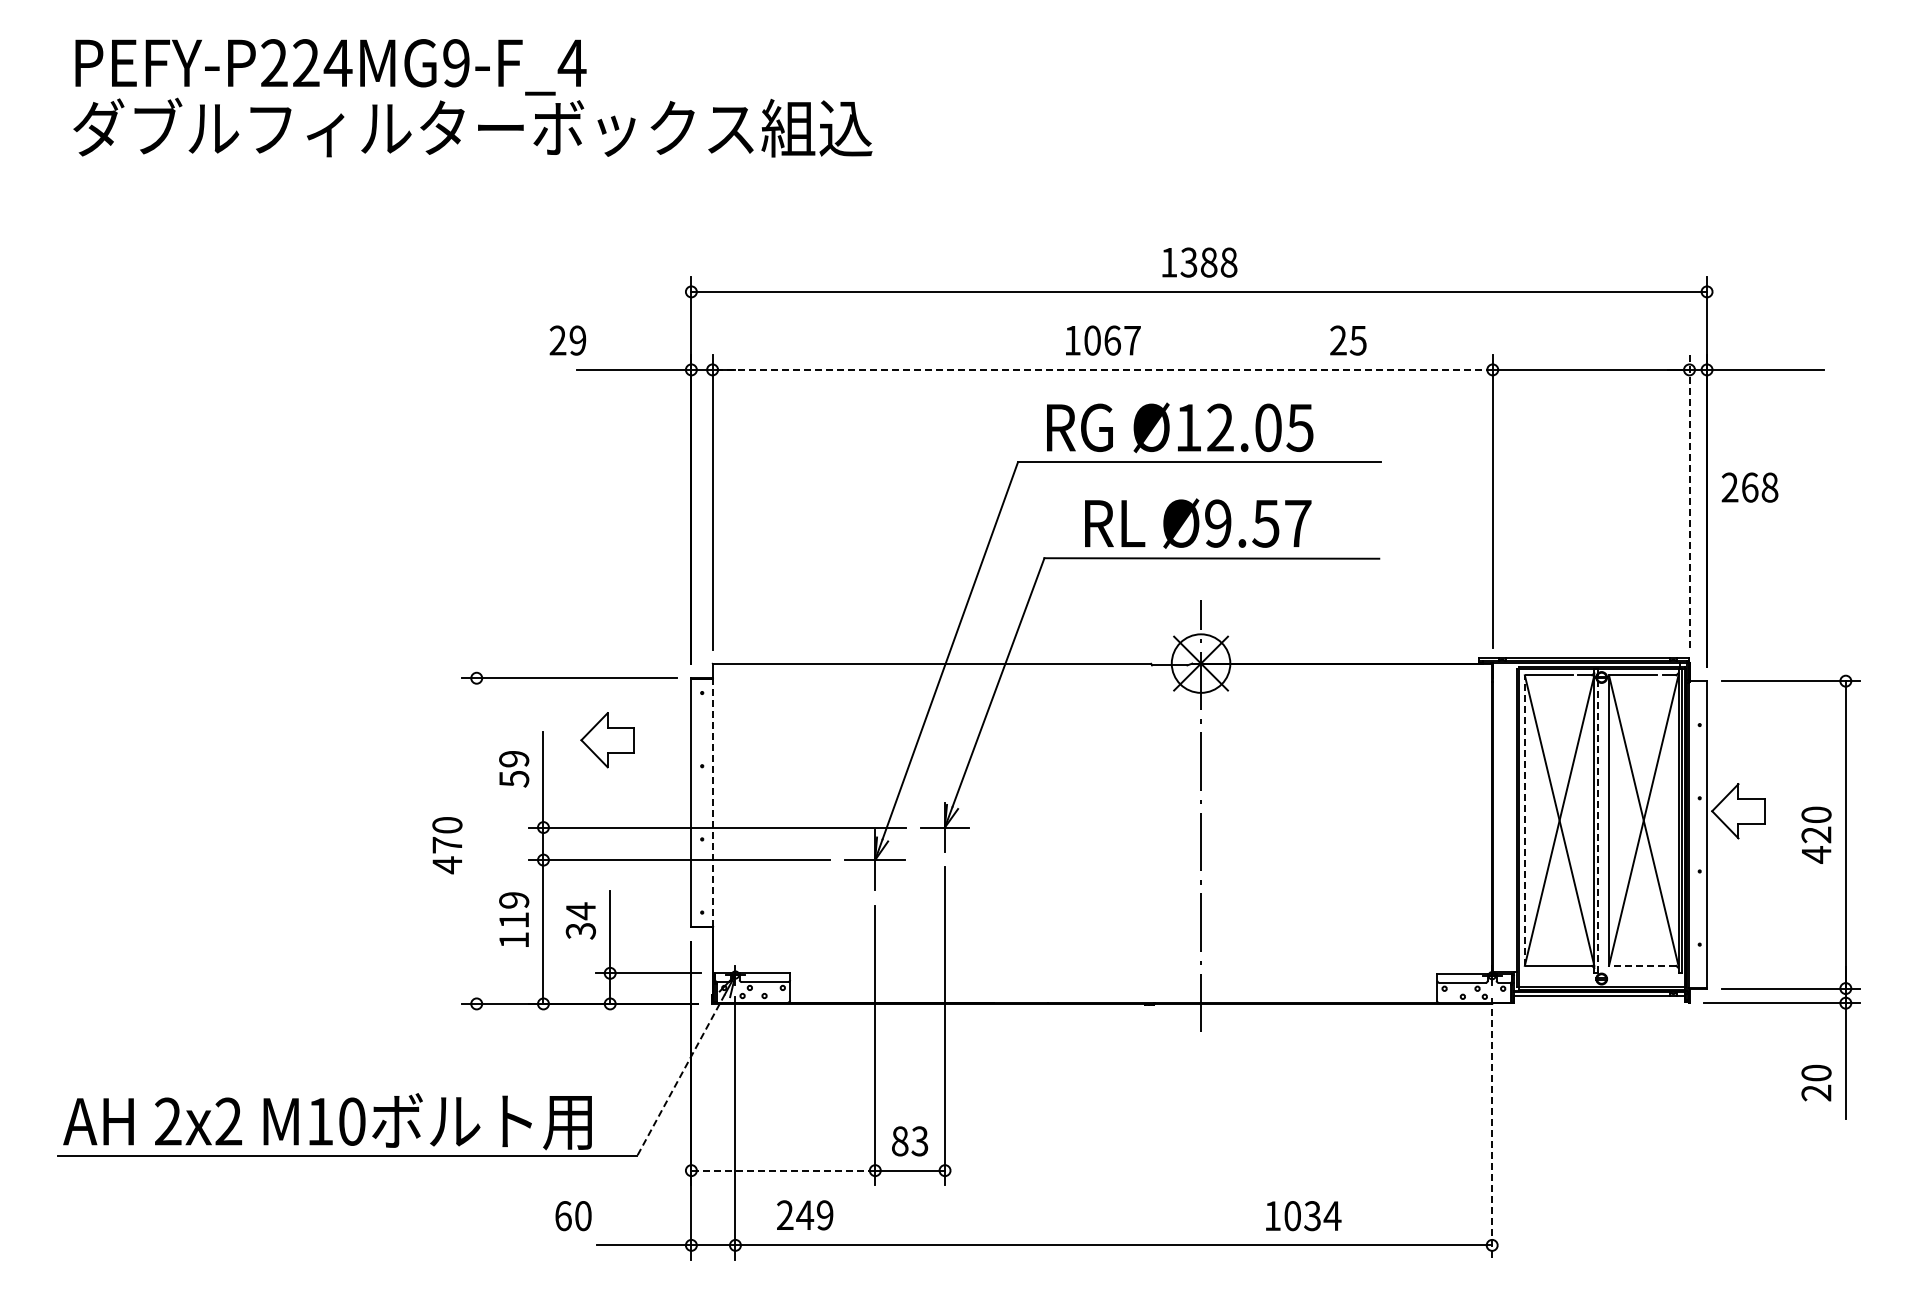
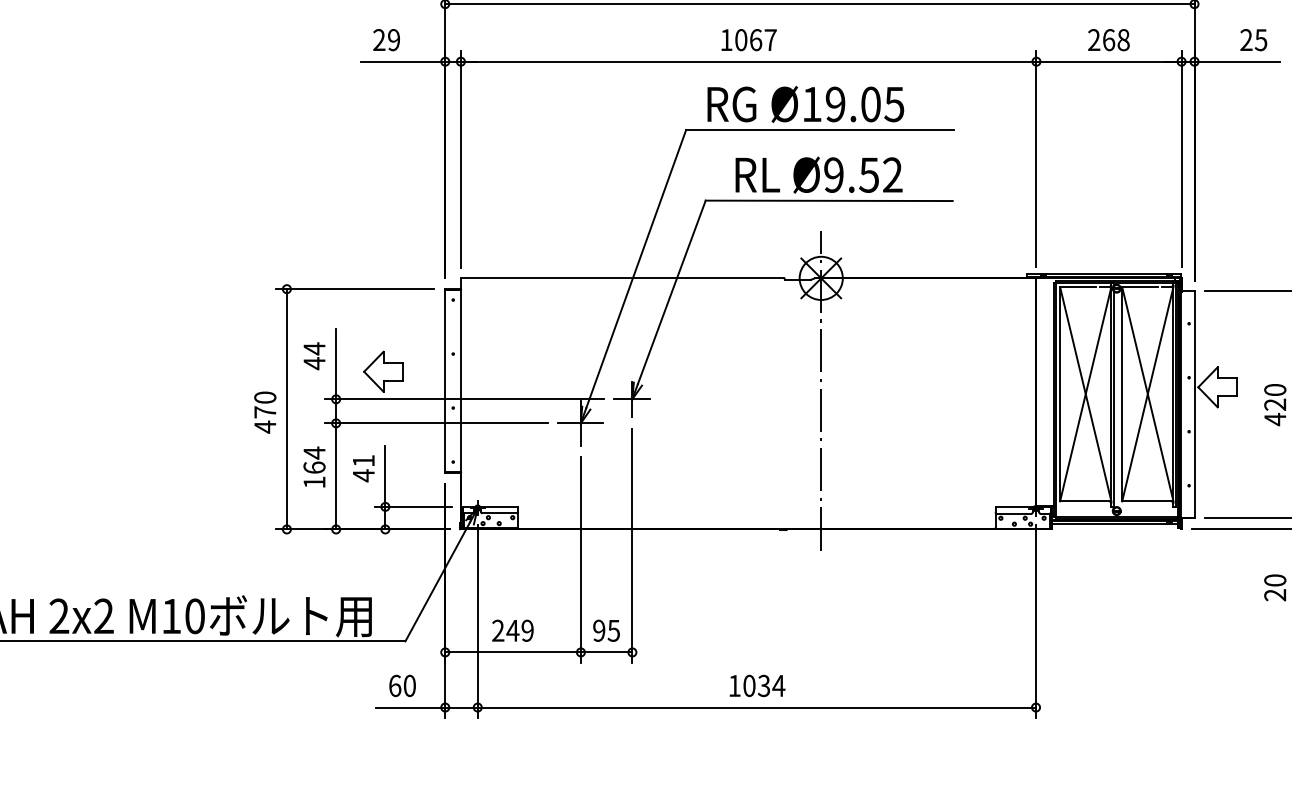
text: (567, 340) -> (386, 40), moved
text: (1348, 340) -> (1253, 40), moved
line: (1102, 369) -> (748, 61), dashed -> solid
text: (1220, 428) -> (835, 104), Ø12.05 -> Ø19.05
text: (1749, 487) -> (1108, 40), moved
line: (1689, 501) -> (1181, 158), dashed -> solid
text: (1297, 523) -> (892, 175), Ø9.57 -> Ø9.52
part: (607, 740) -> (383, 371), moved
text: (514, 769) -> (314, 356), 59 -> 44
line: (713, 802) -> (461, 380), dashed -> solid
line: (1524, 820) -> (1059, 394), dashed -> solid
line: (1598, 821) -> (1114, 394), dashed -> solid
line: (476, 840) -> (286, 408), added
text: (514, 909) -> (314, 459), 119 -> 164
text: (580, 921) -> (363, 468), 34 -> 41
line: (1642, 965) -> (1146, 501), dashed -> solid
line: (681, 1075) -> (437, 582), dashed -> solid
line: (1492, 1129) -> (1036, 622), dashed -> solid
text: (909, 1141) -> (606, 630), 83 -> 95
line: (783, 1170) -> (513, 652), dashed -> solid
text: (805, 1215) -> (513, 630), moved
text: (573, 1216) -> (402, 686), moved
text: (1303, 1216) -> (757, 686), moved

